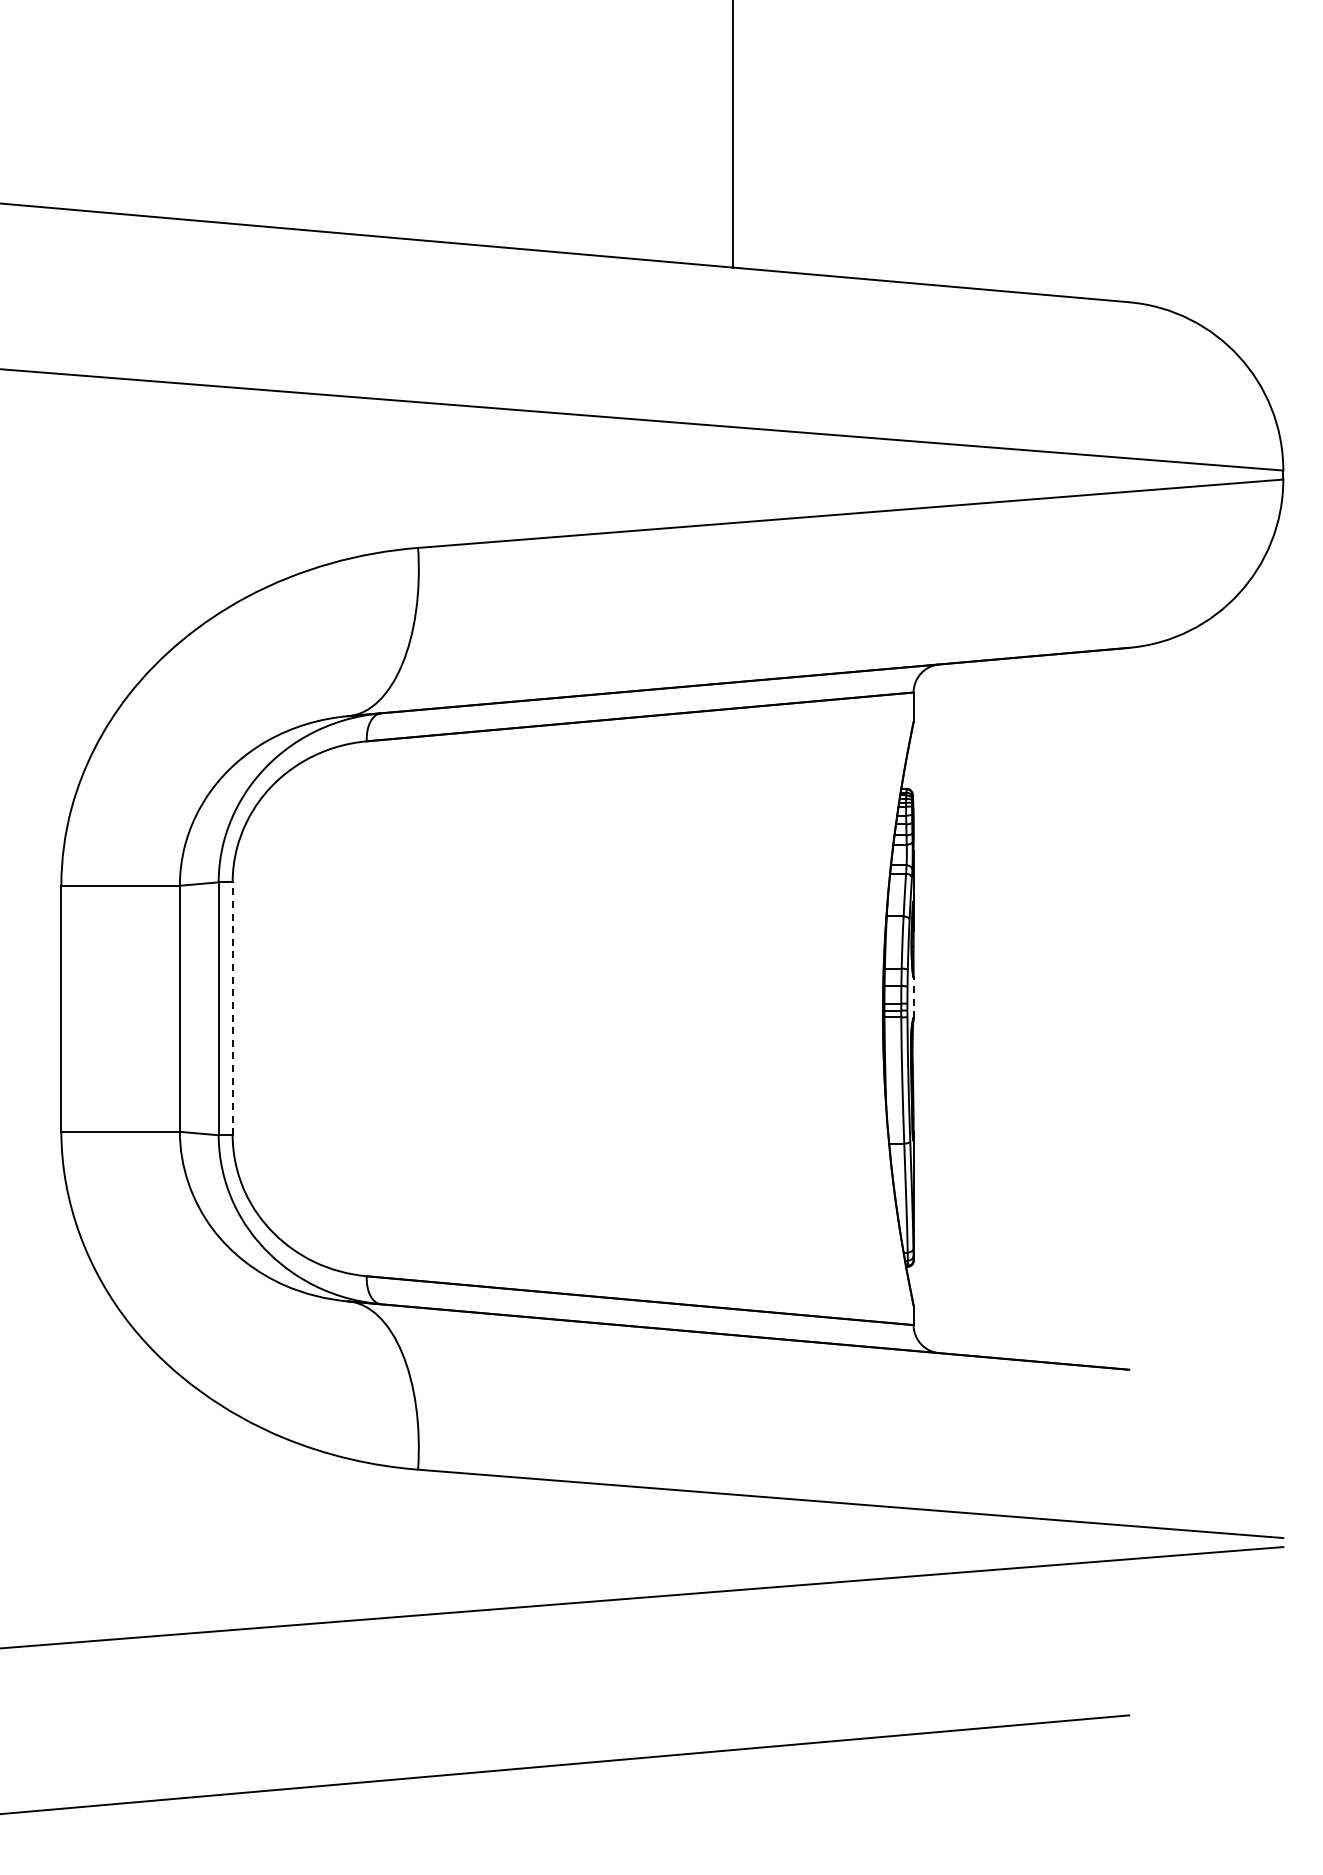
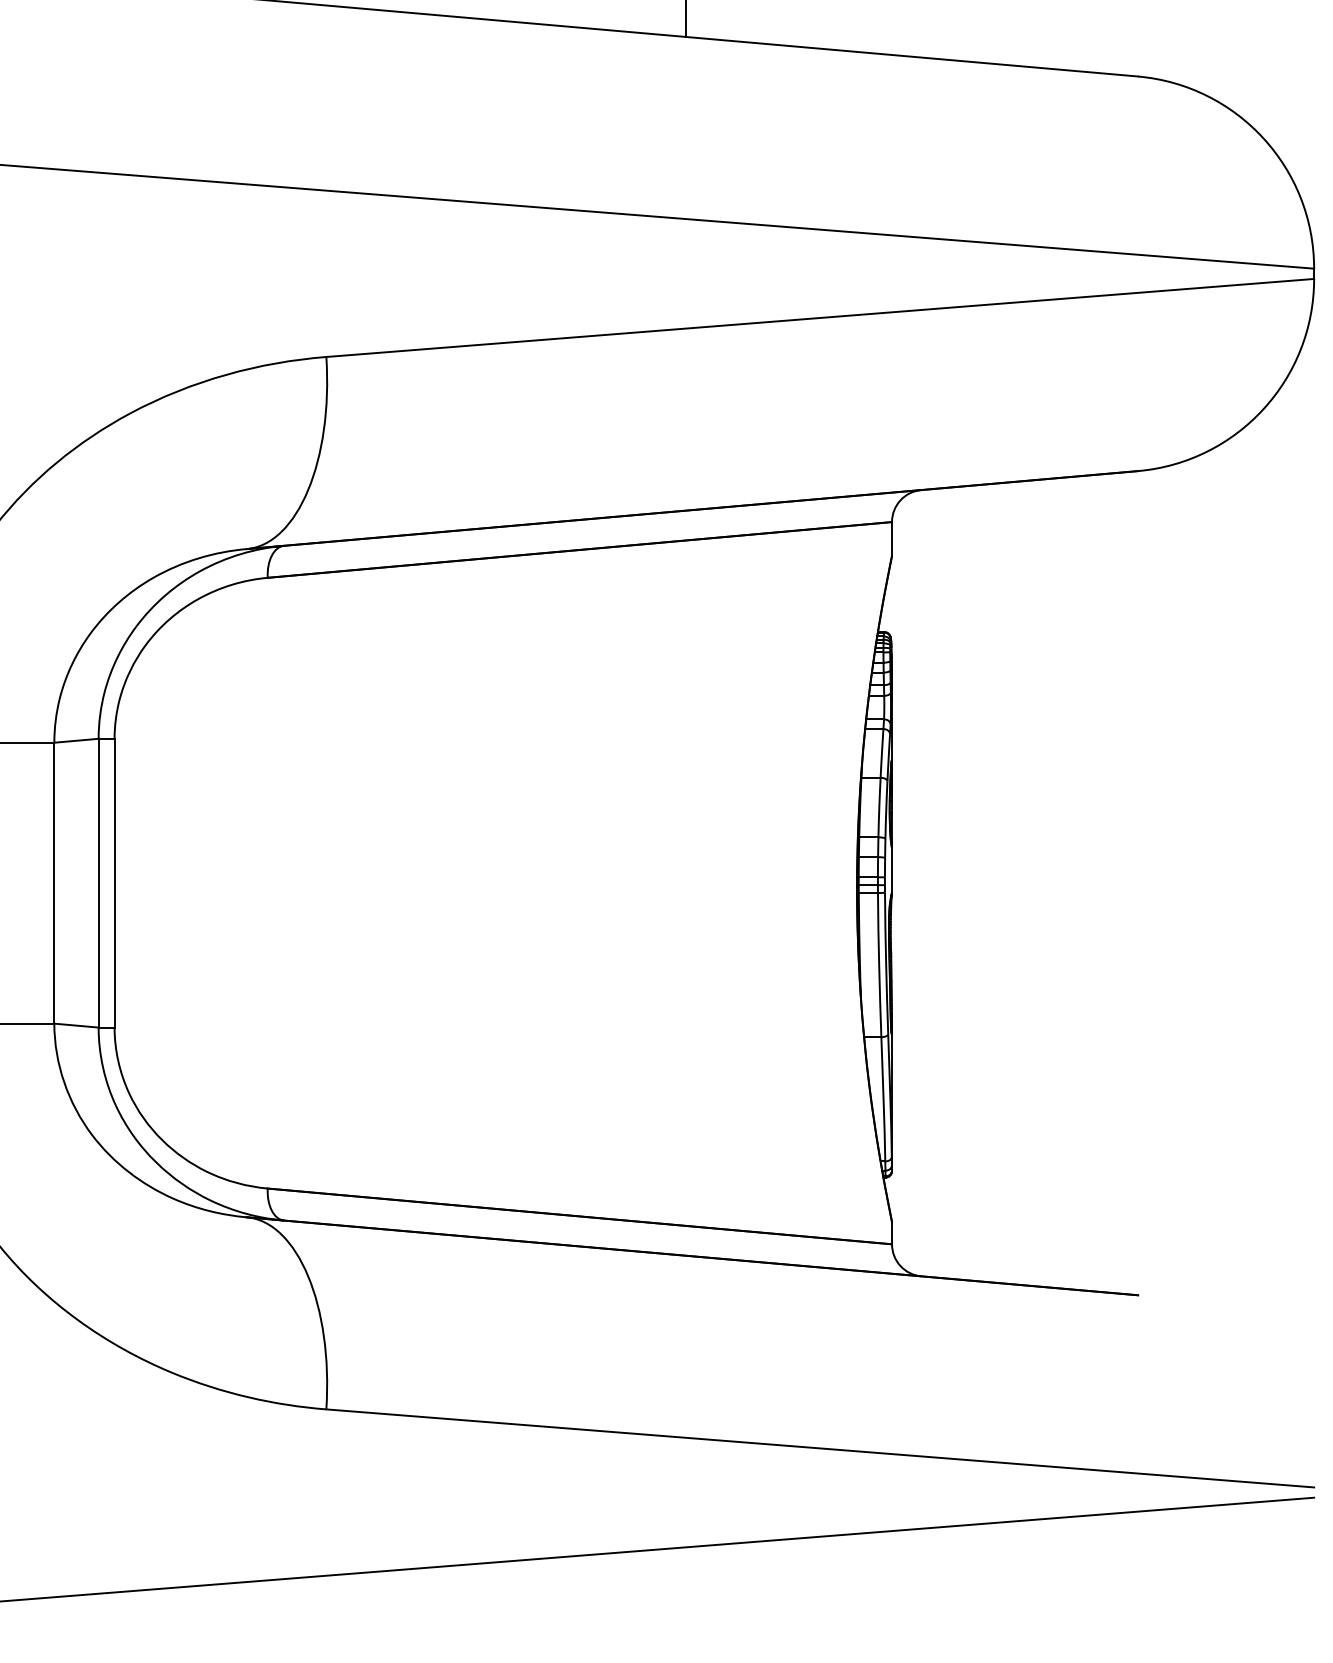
line: (913, 996) -> (891, 869), dashed -> solid
line: (232, 1008) -> (114, 882), dashed -> solid

